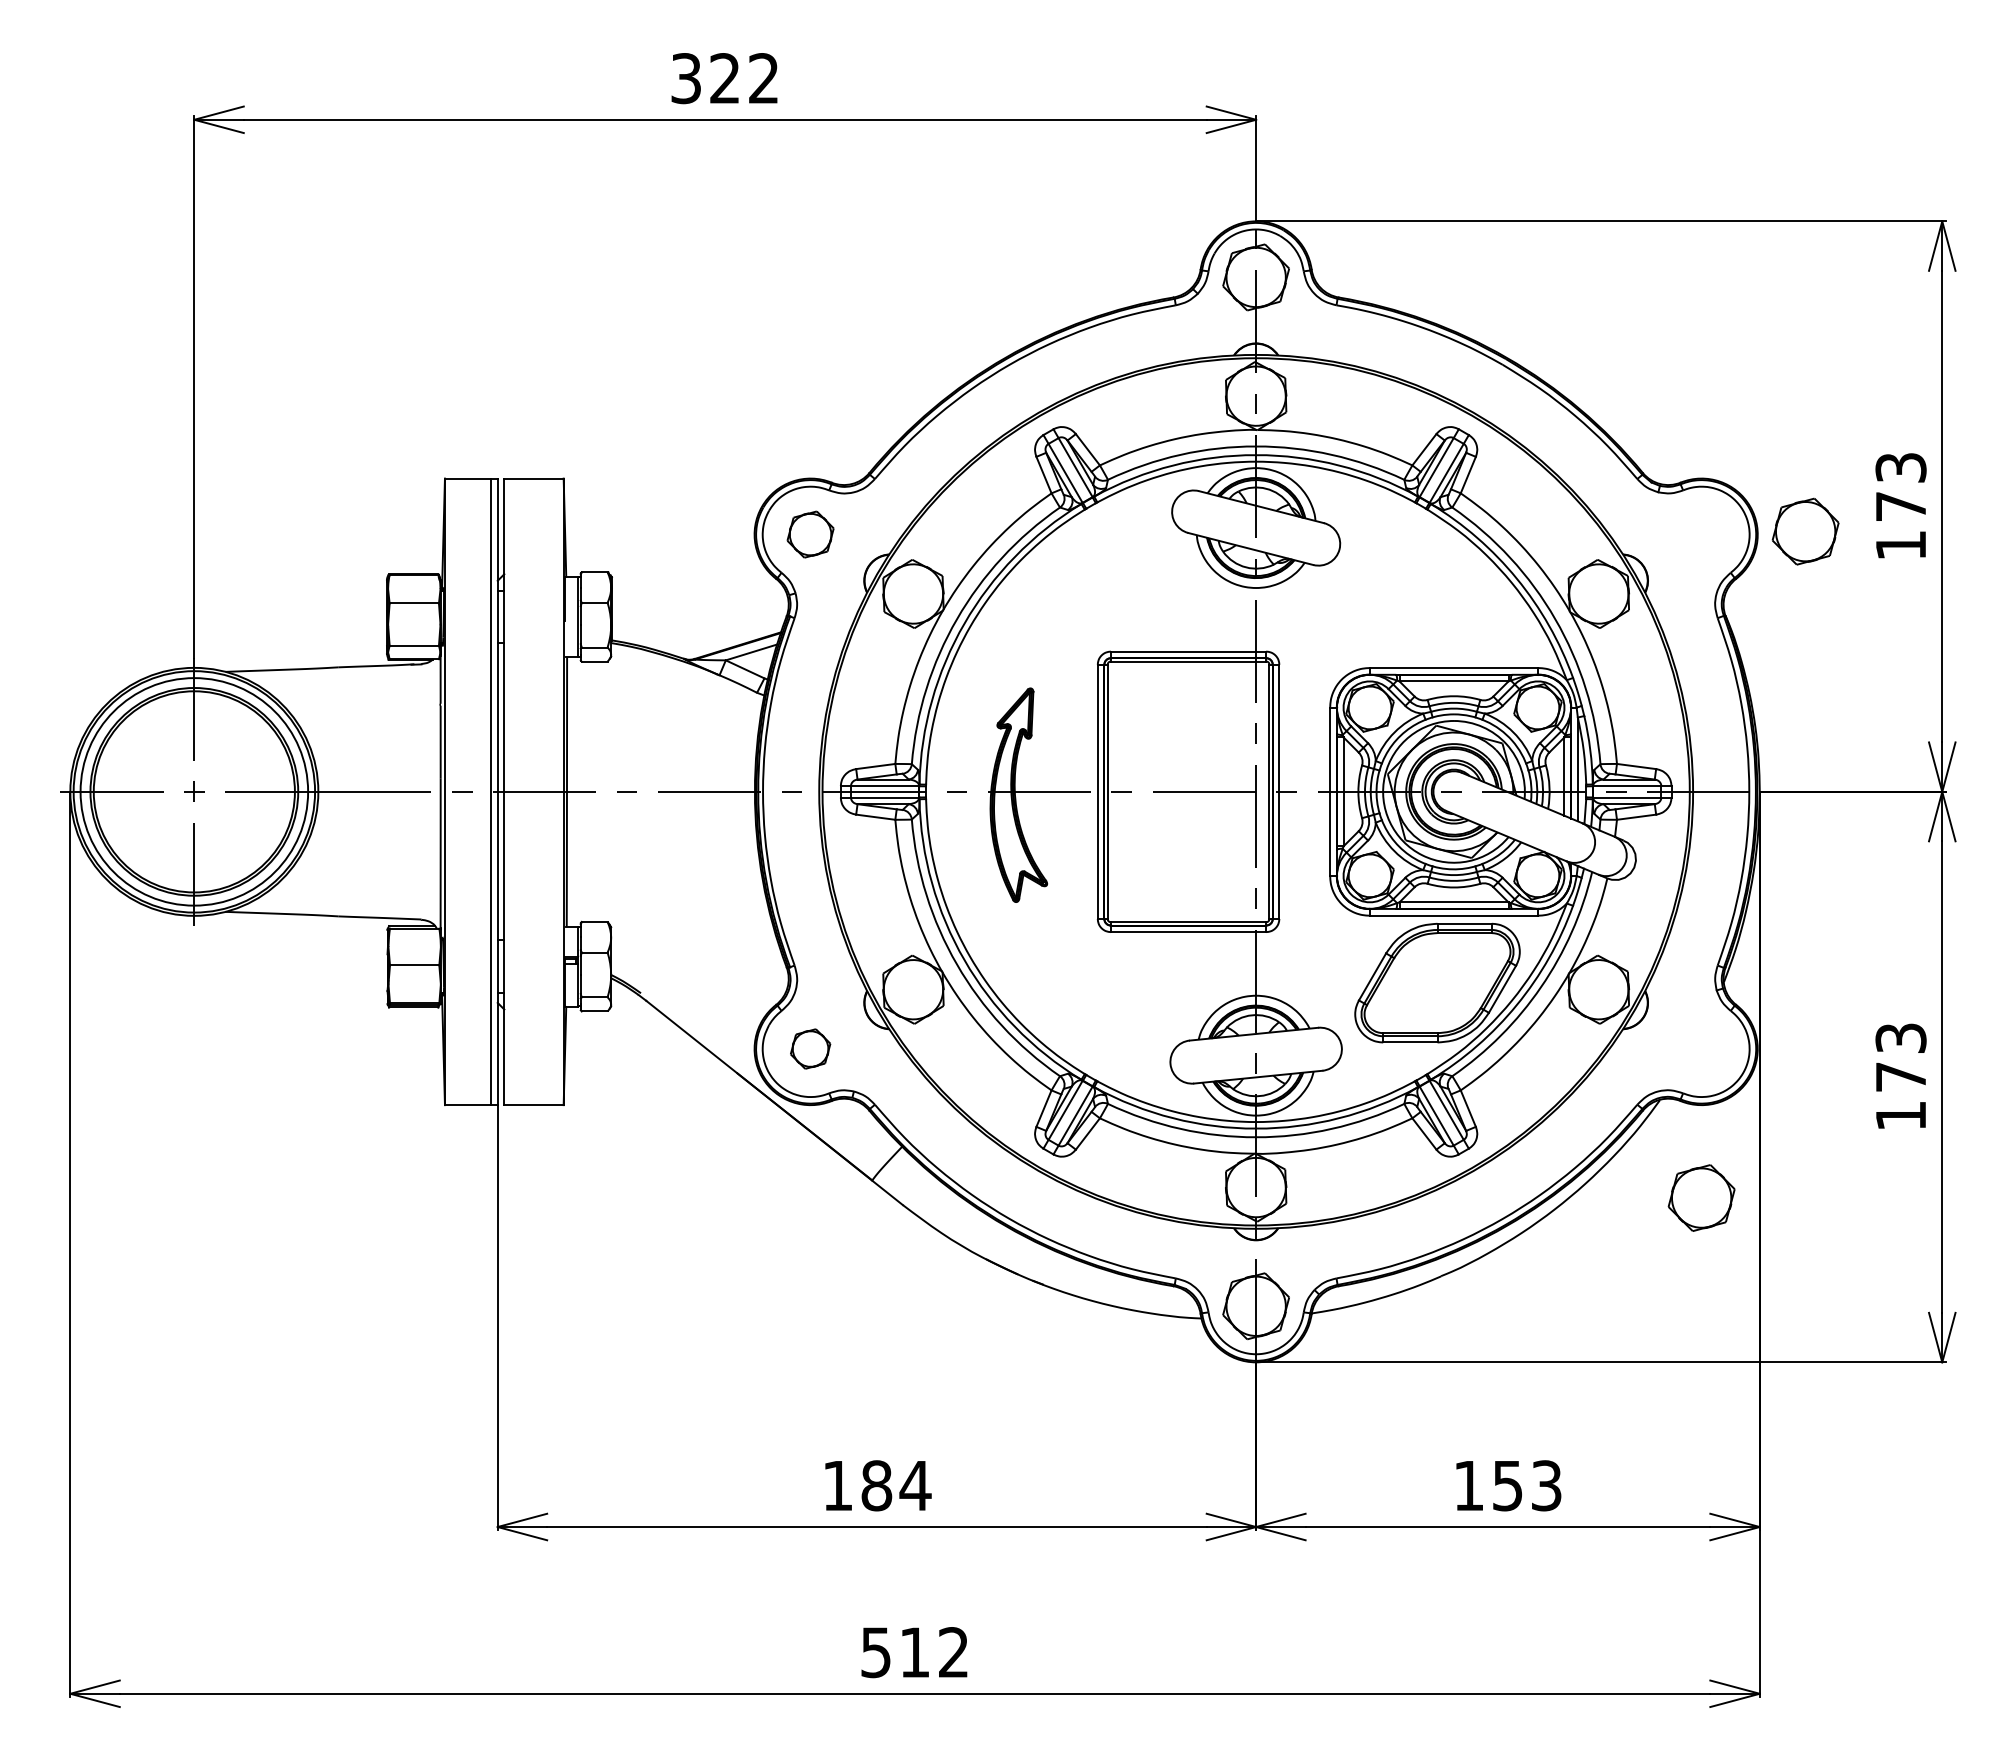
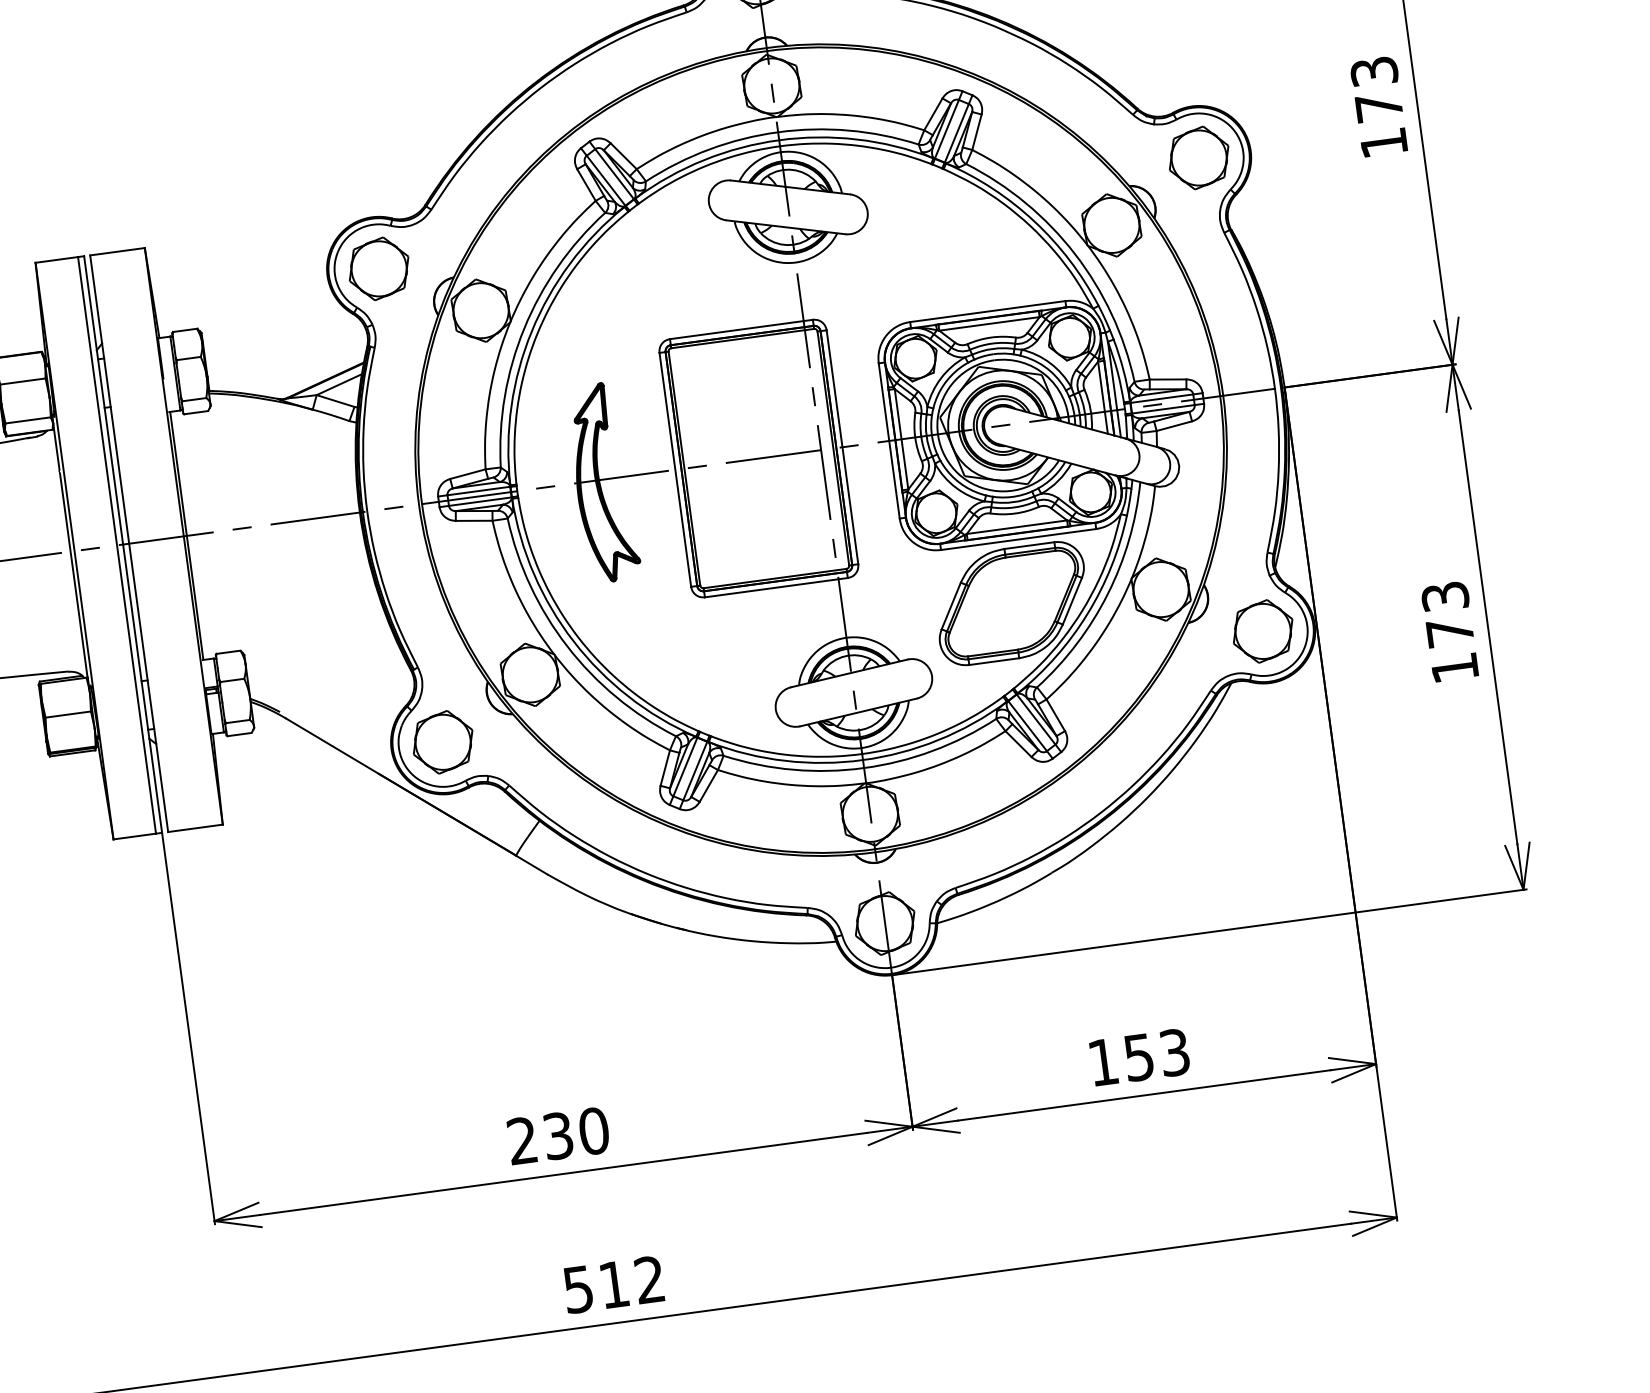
part: (1805, 531) -> (1198, 157), moved
part: (810, 534) -> (378, 268), size x1.43
part: (810, 1048) -> (442, 741), size x1.67
part: (1701, 1197) -> (1262, 630), moved
text: (877, 1485) -> (558, 1135), 184 -> 230

